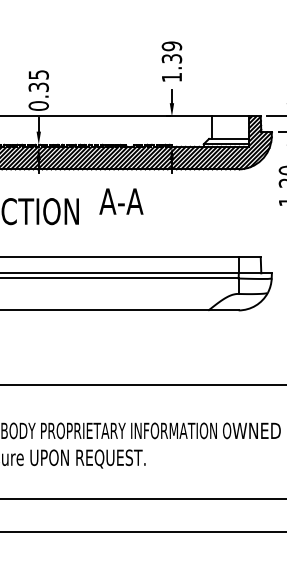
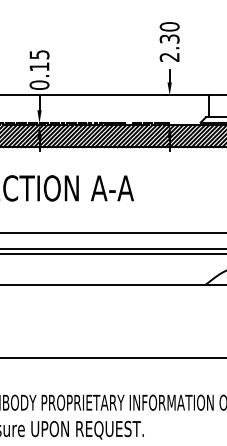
text: (171, 61) -> (169, 41), 1.39 -> 2.30
text: (38, 86) -> (39, 66), 0.35 -> 0.15
text: (121, 201) -> (112, 188), moved

